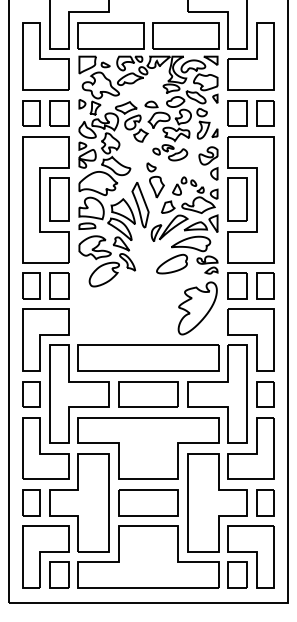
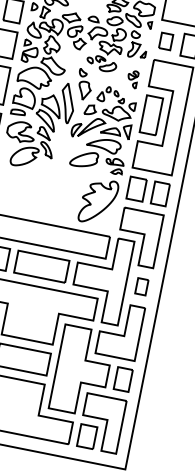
part: (237, 113) -> (166, 41), size x0.7
part: (208, 163) -> (132, 79), size x0.6
part: (265, 394) -> (141, 286), size x0.7

